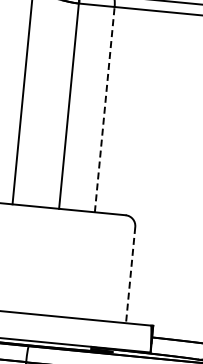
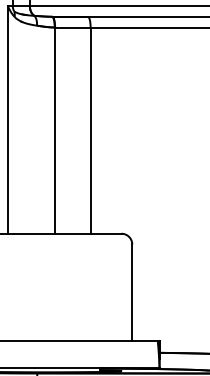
line: (104, 109) -> (90, 130), dashed -> solid
line: (130, 275) -> (132, 293), dashed -> solid

